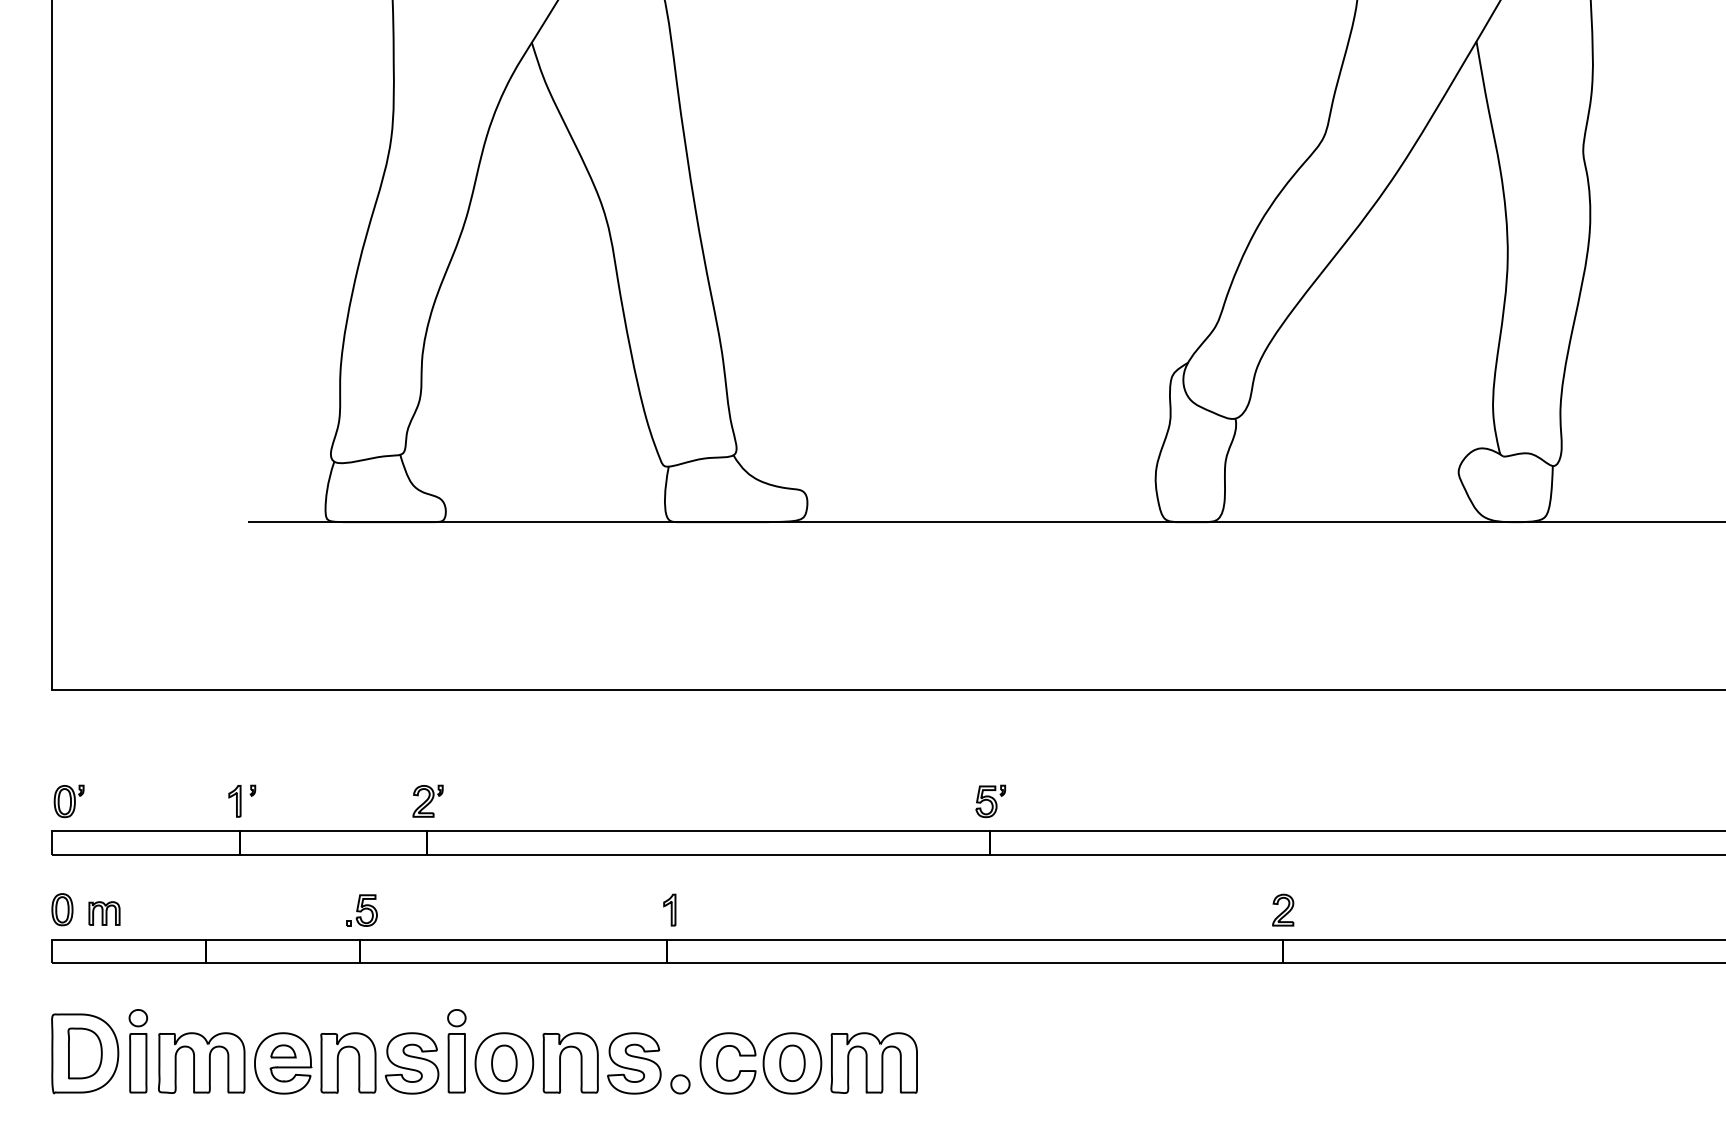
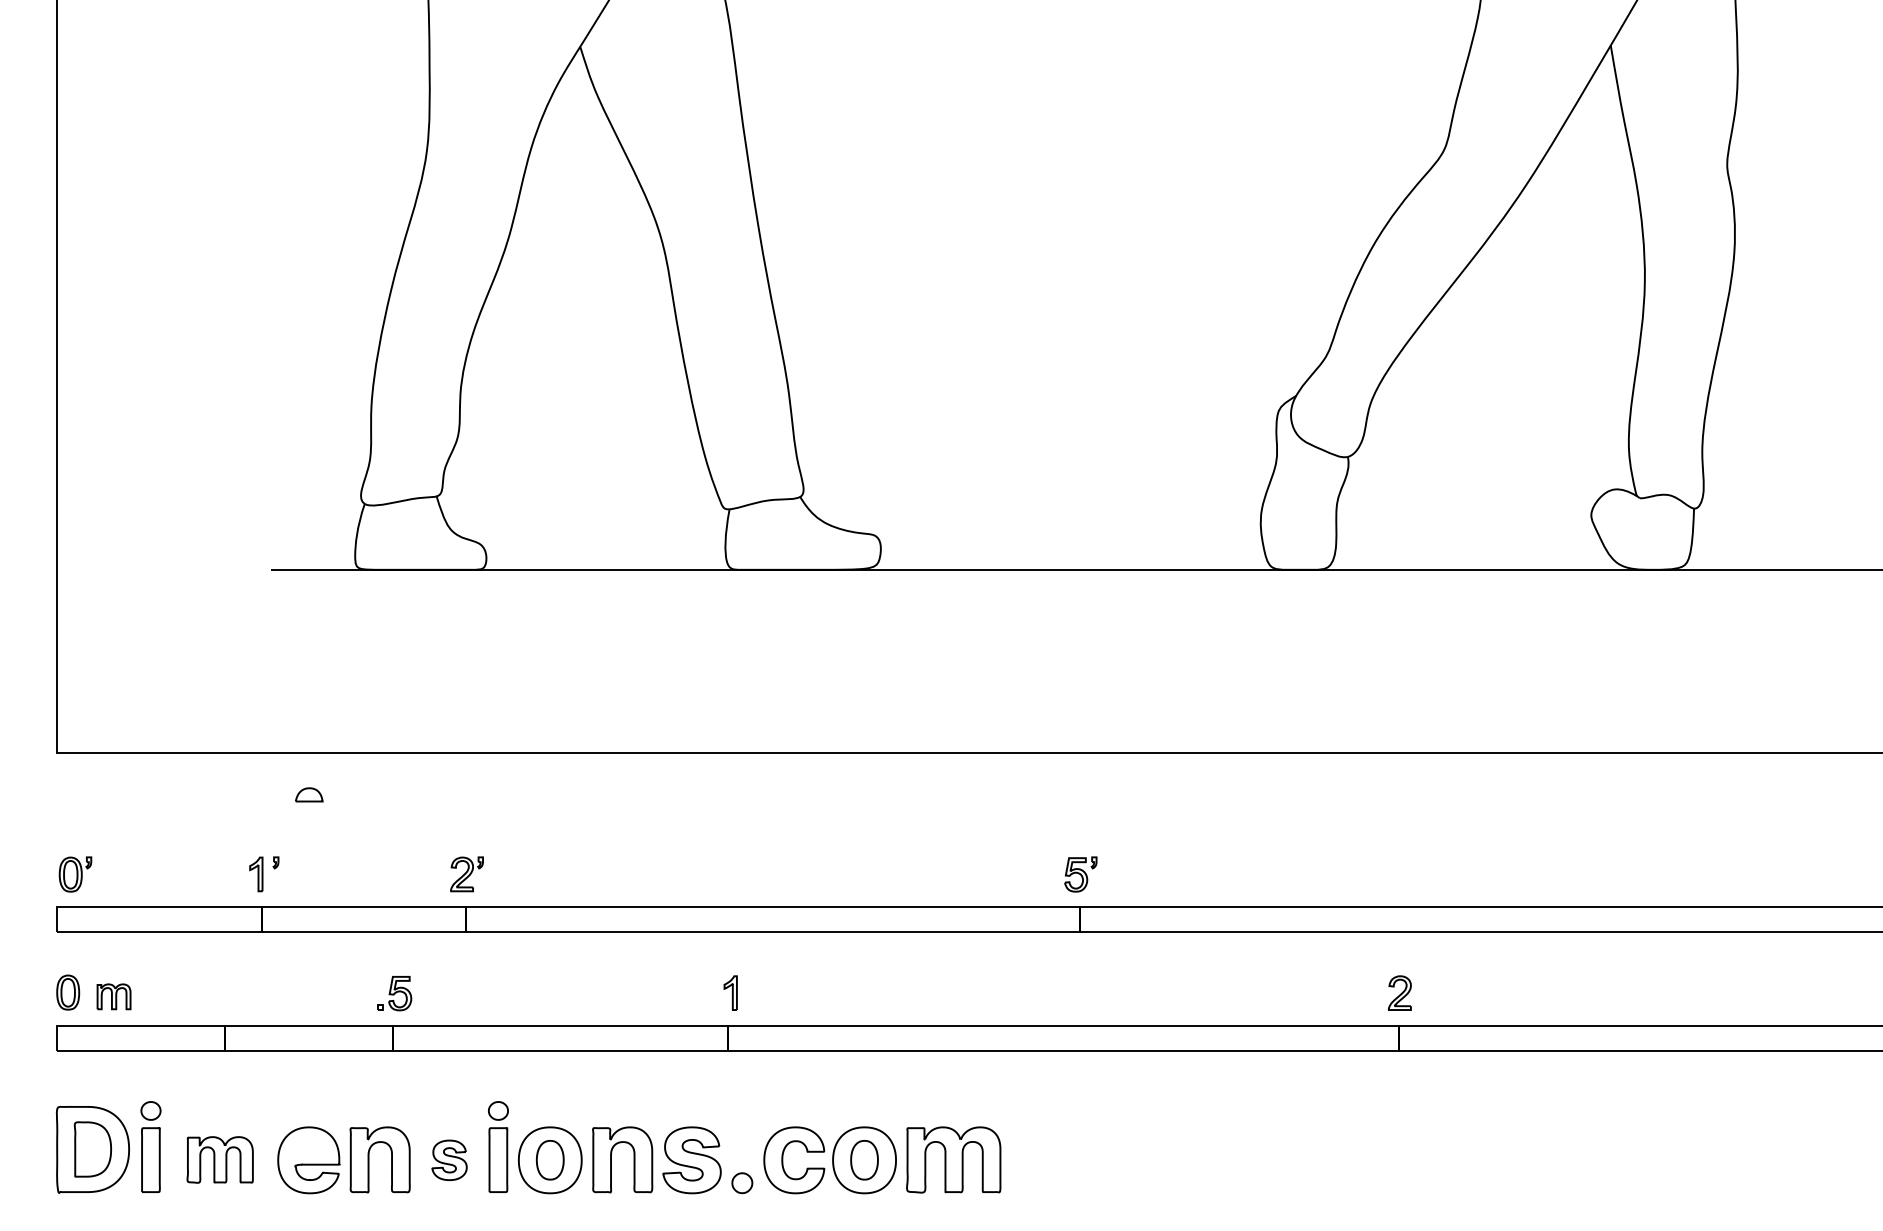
part: (283, 1051) -> (309, 794), moved
part: (201, 1062) -> (219, 1159), size x0.7
part: (411, 1063) -> (448, 1160), size x0.6

